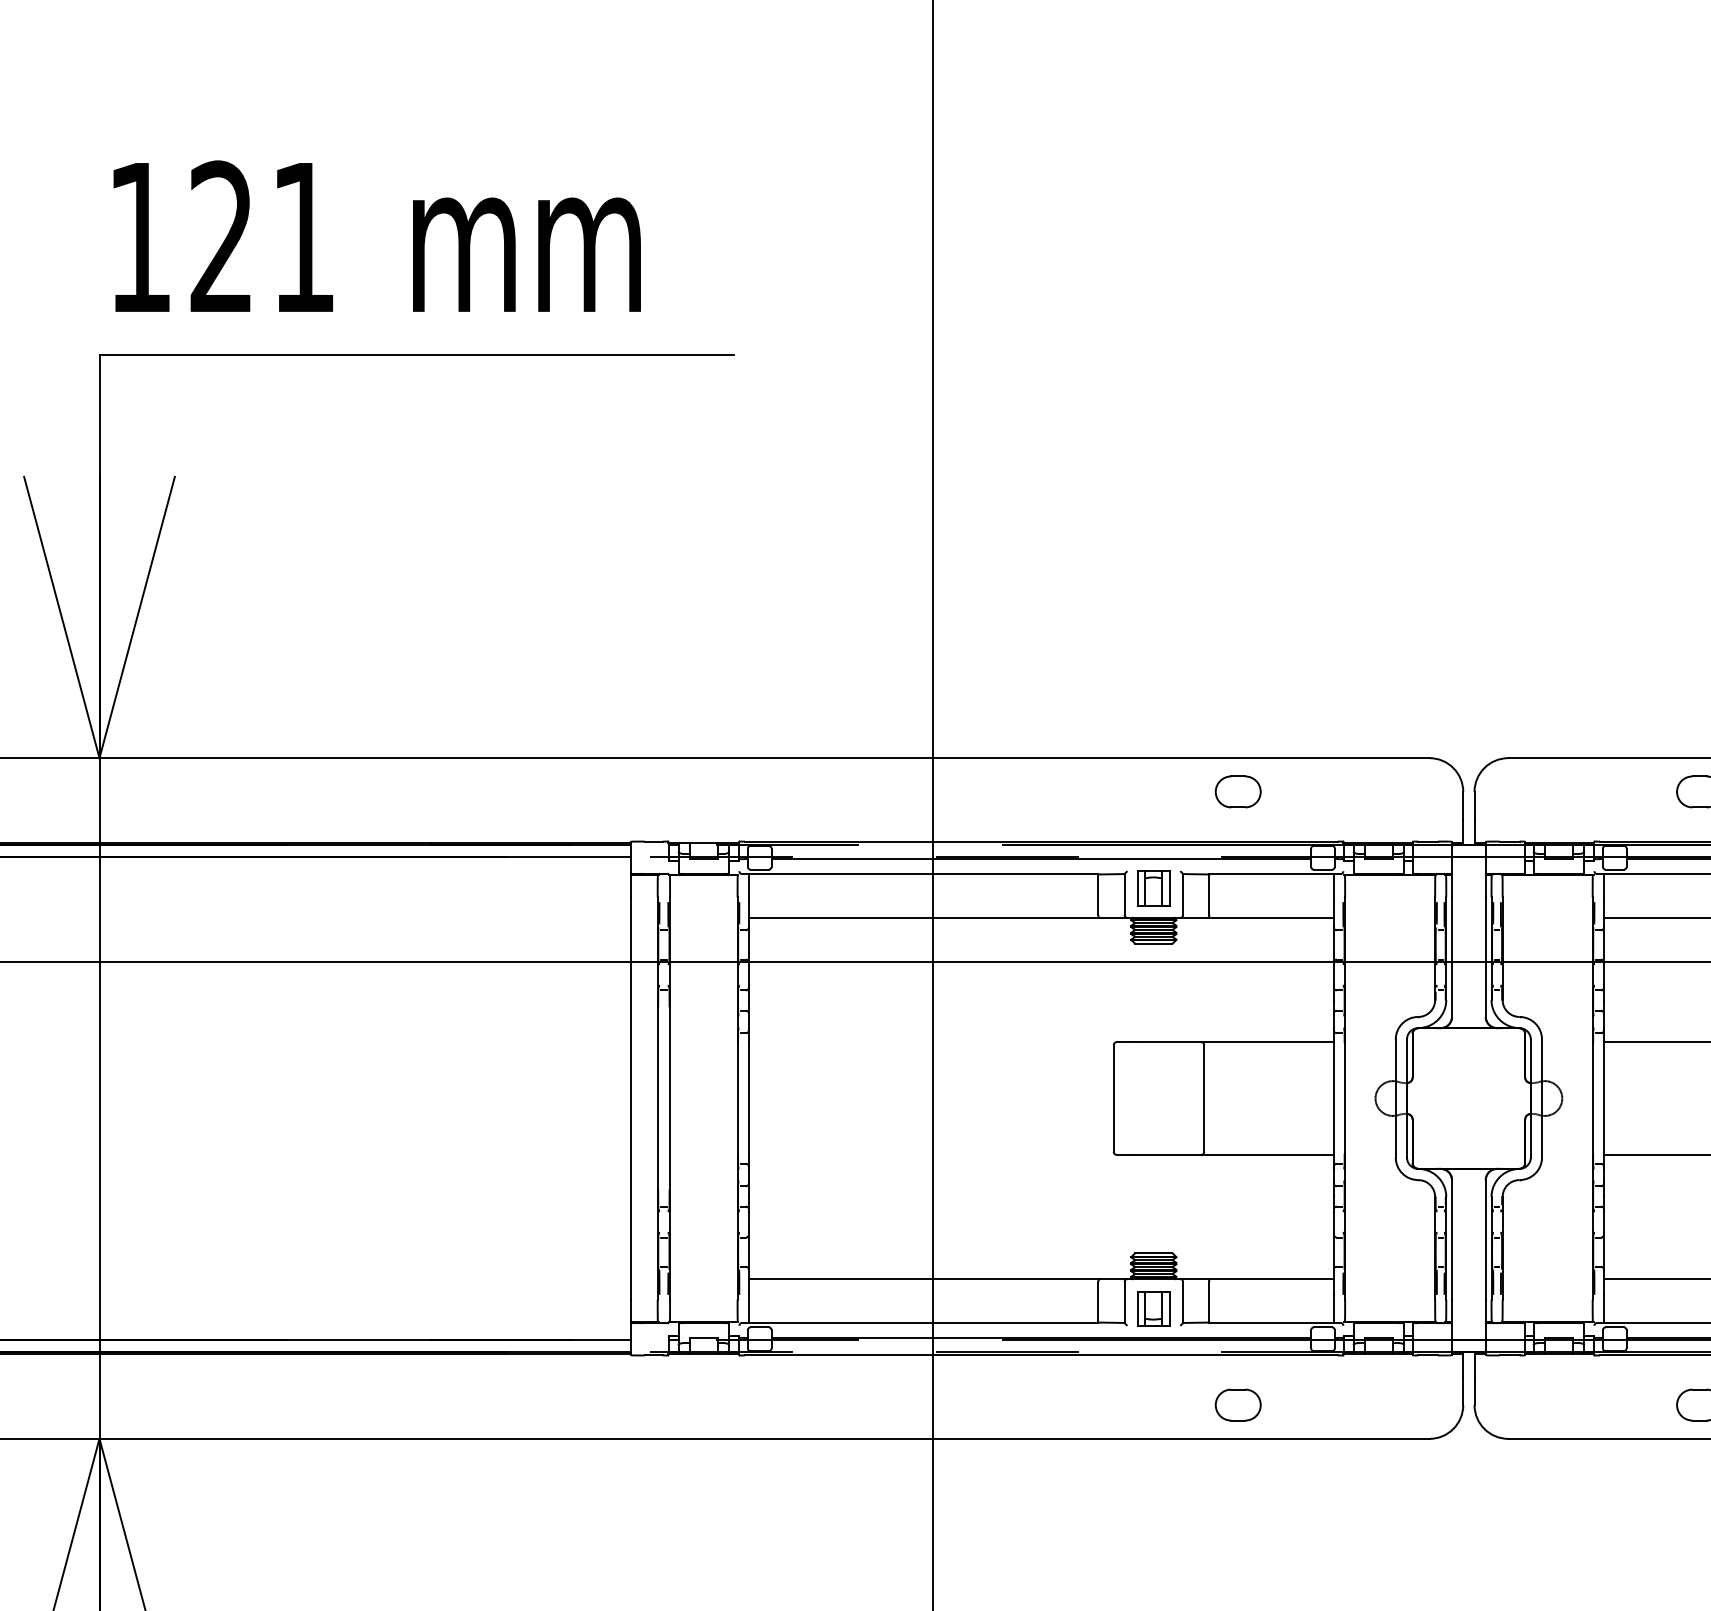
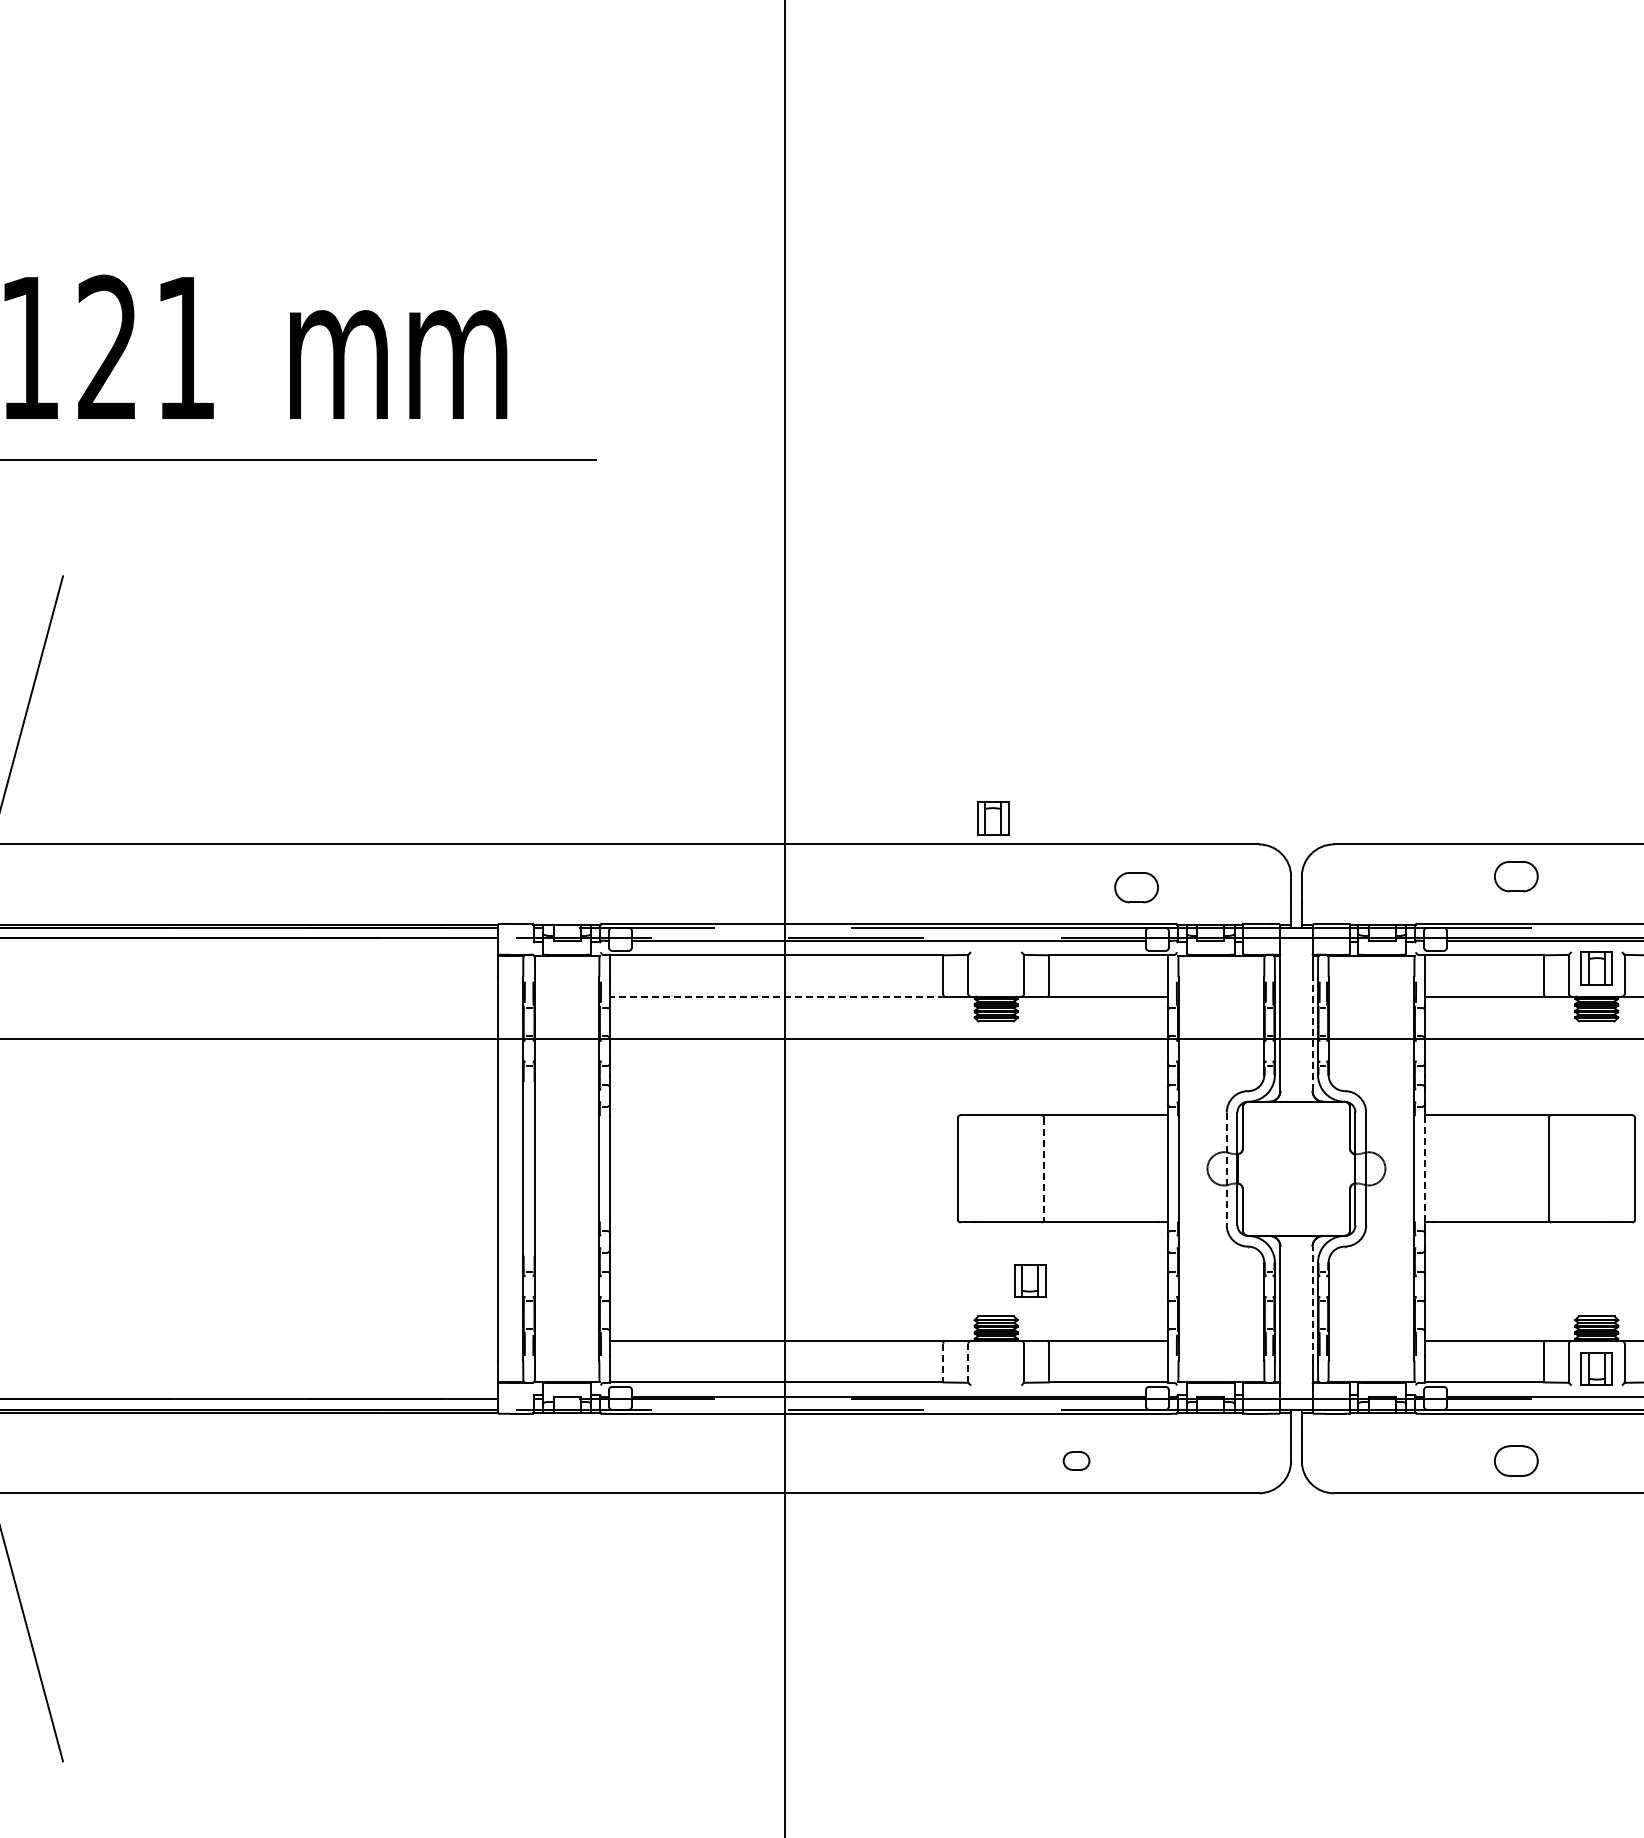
part: (1238, 791) -> (1136, 887), moved
part: (1154, 888) -> (993, 818), moved
line: (923, 917) -> (776, 996), solid -> dashed
line: (1485, 957) -> (1312, 1034), solid -> dashed
line: (1204, 1098) -> (1044, 1168), solid -> dashed
line: (1604, 1098) -> (1425, 1168), solid -> dashed
line: (1395, 1099) -> (1226, 1169), solid -> dashed
line: (1485, 1239) -> (1312, 1303), solid -> dashed
line: (1098, 1302) -> (943, 1363), solid -> dashed
line: (1124, 1302) -> (968, 1363), solid -> dashed
part: (1154, 1307) -> (1030, 1280), moved
part: (1238, 1404) -> (1076, 1460), size x0.6

